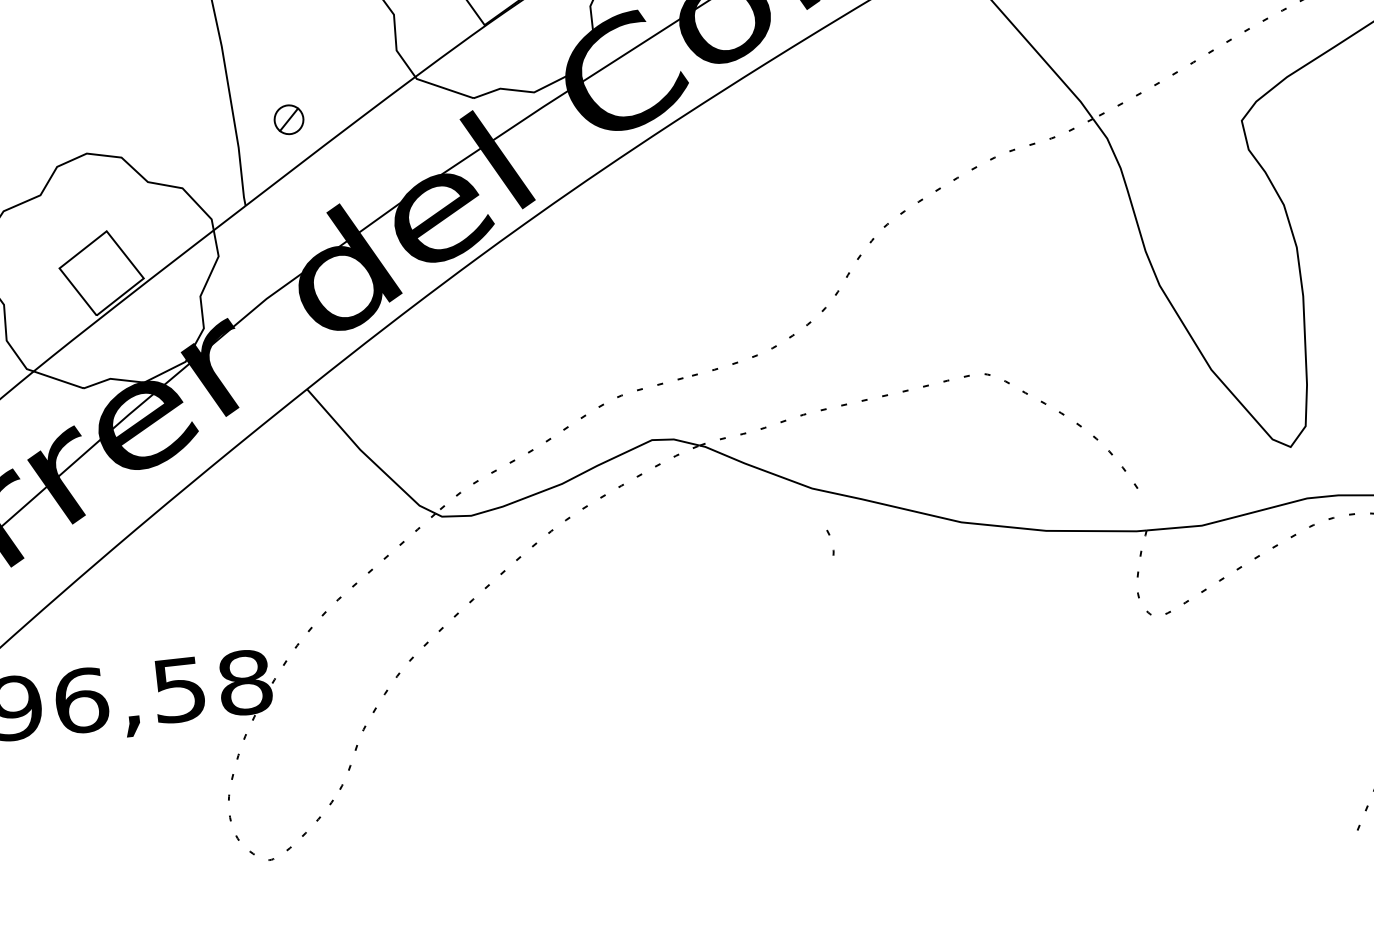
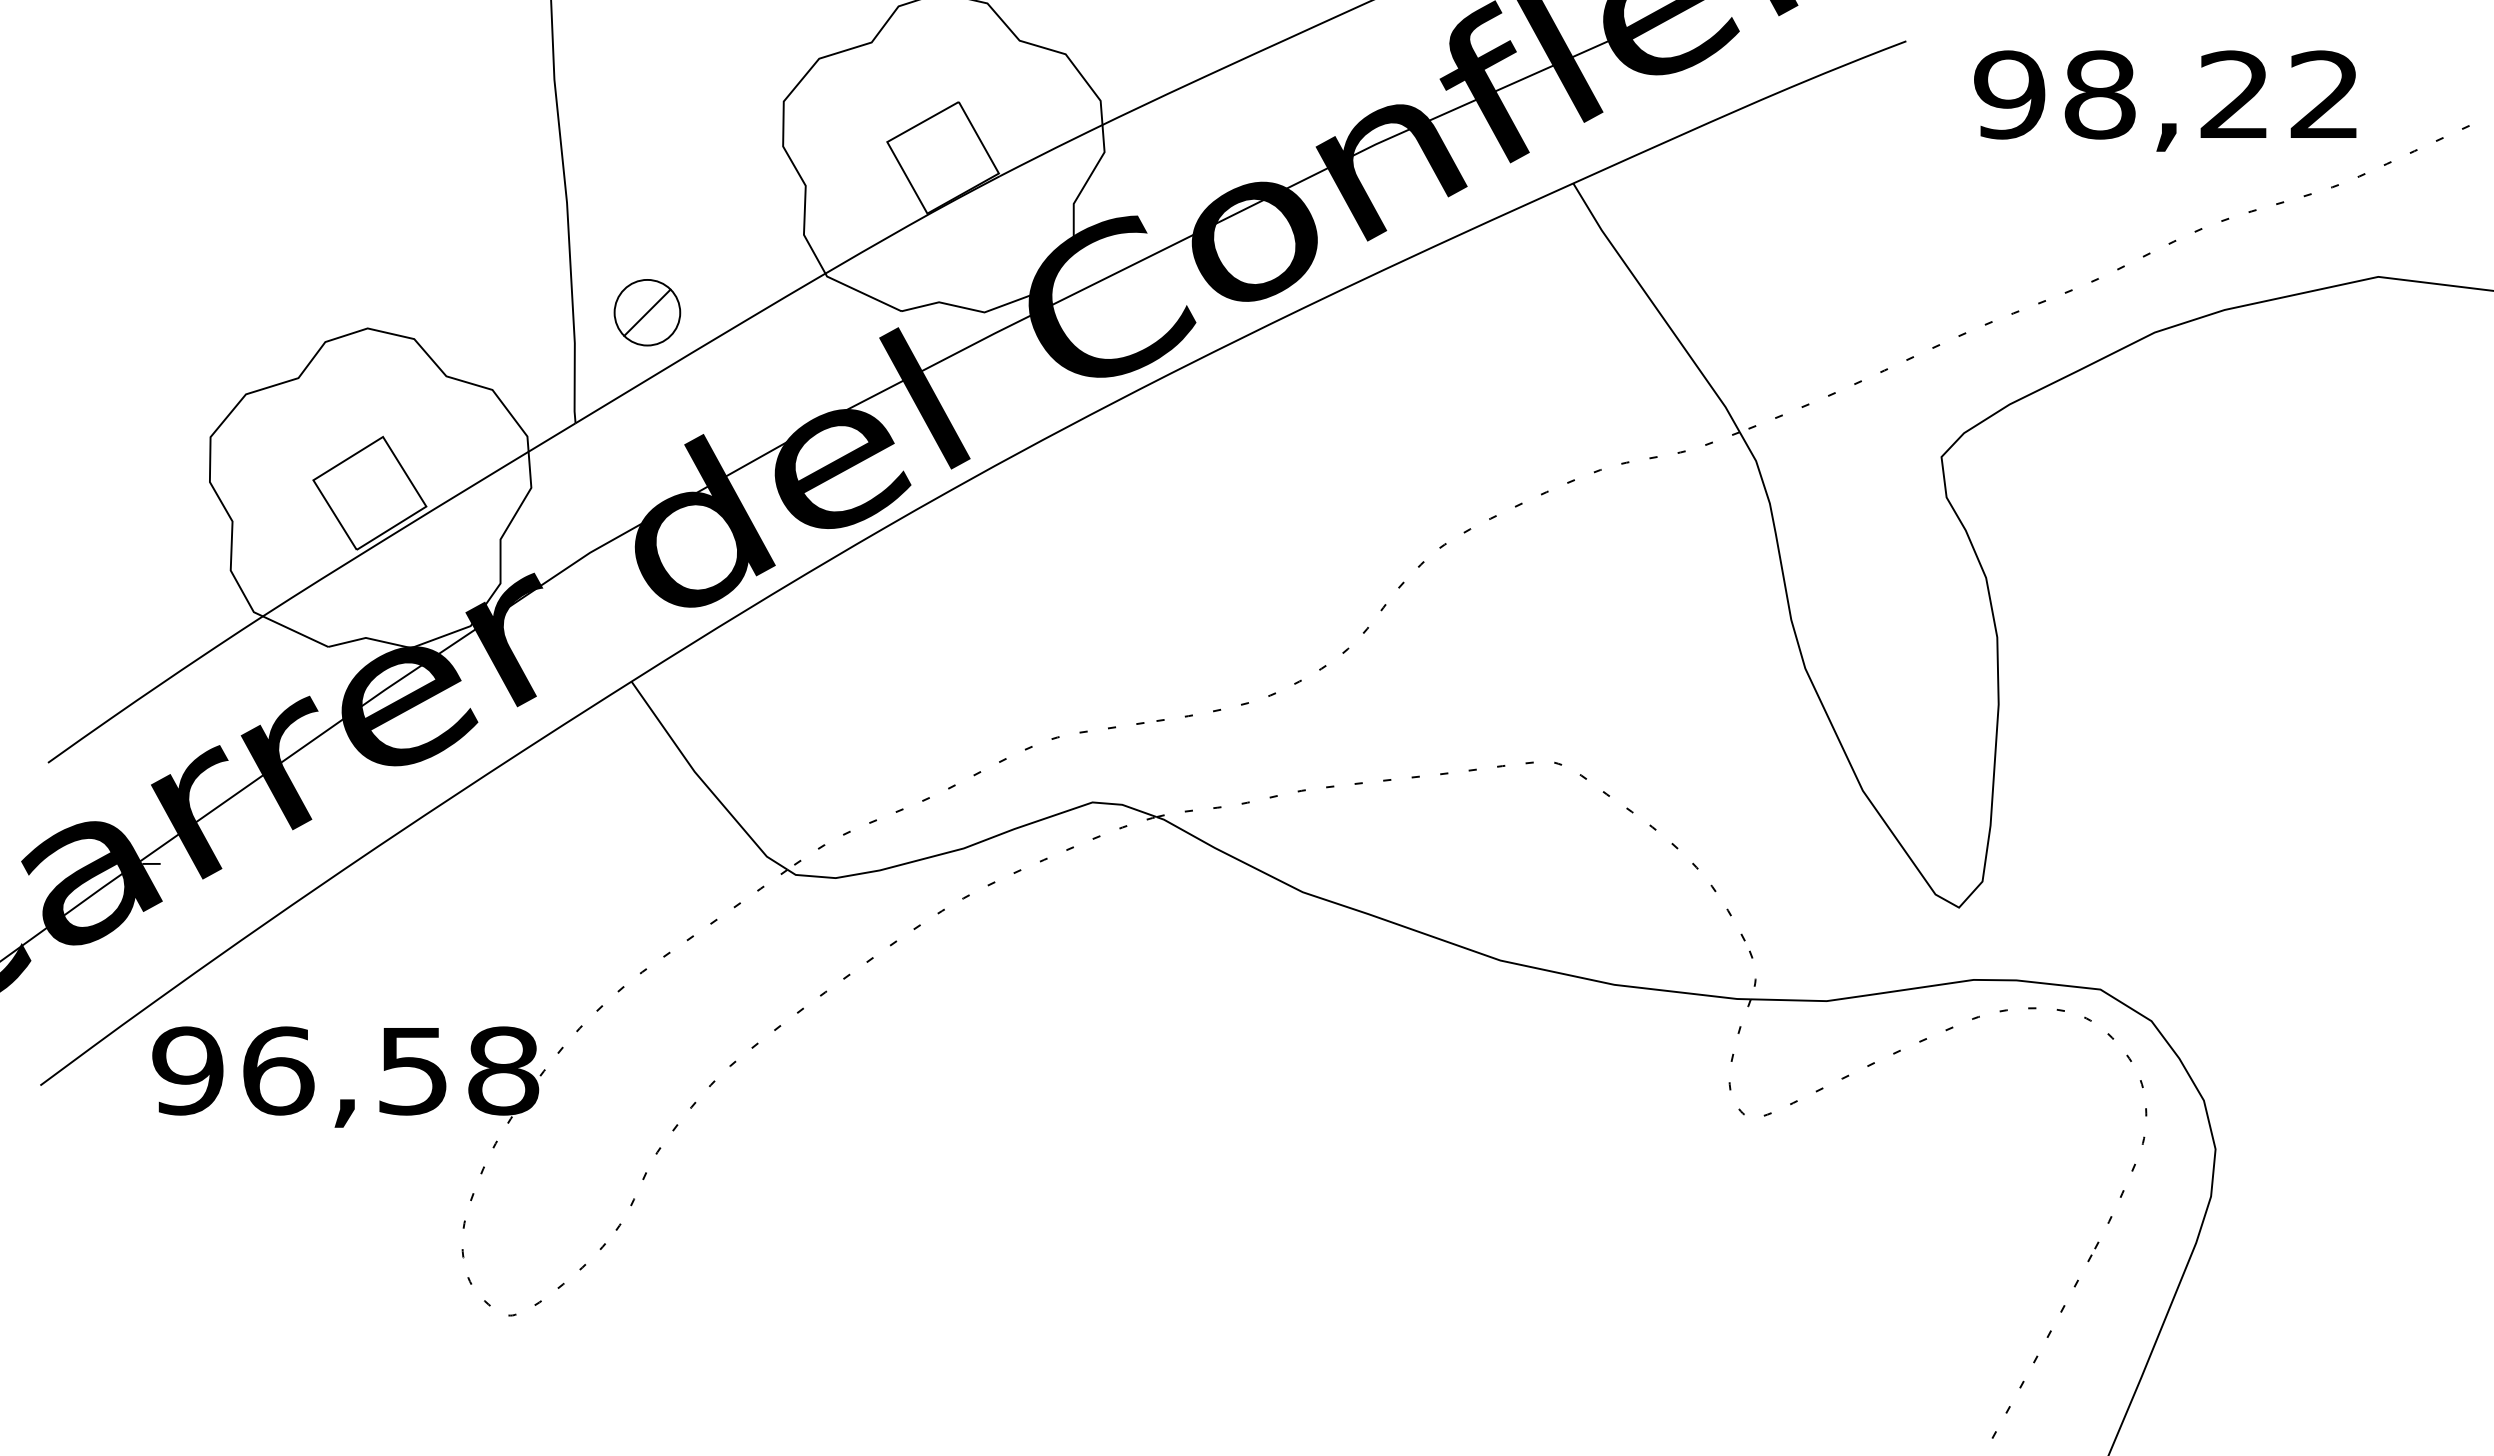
part: (289, 119) -> (647, 312), size x1.67
curve: (829, 535) -> (1752, 958), moved

